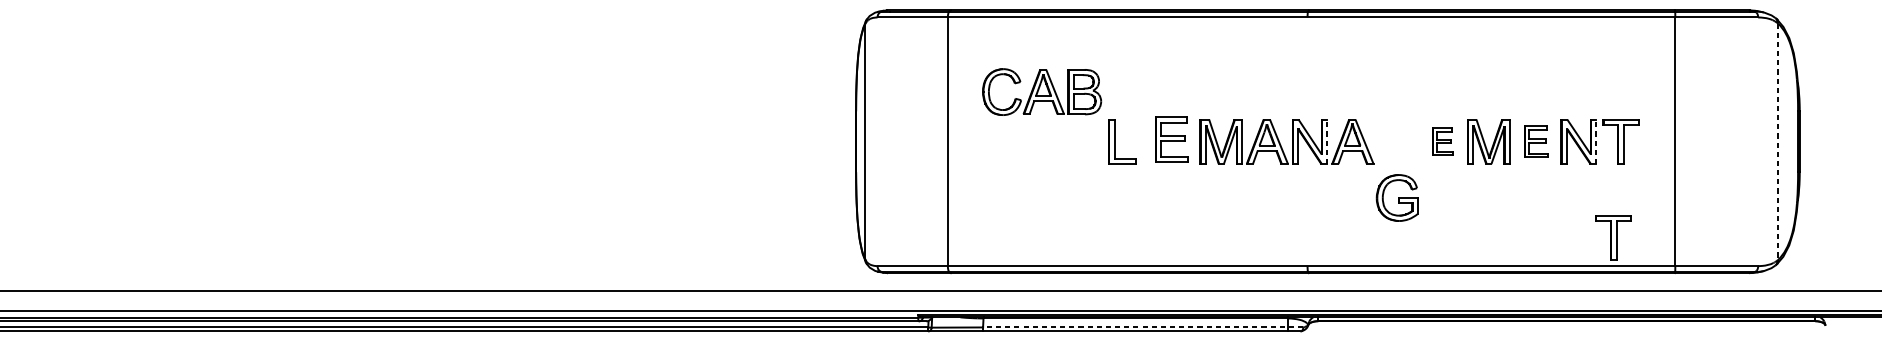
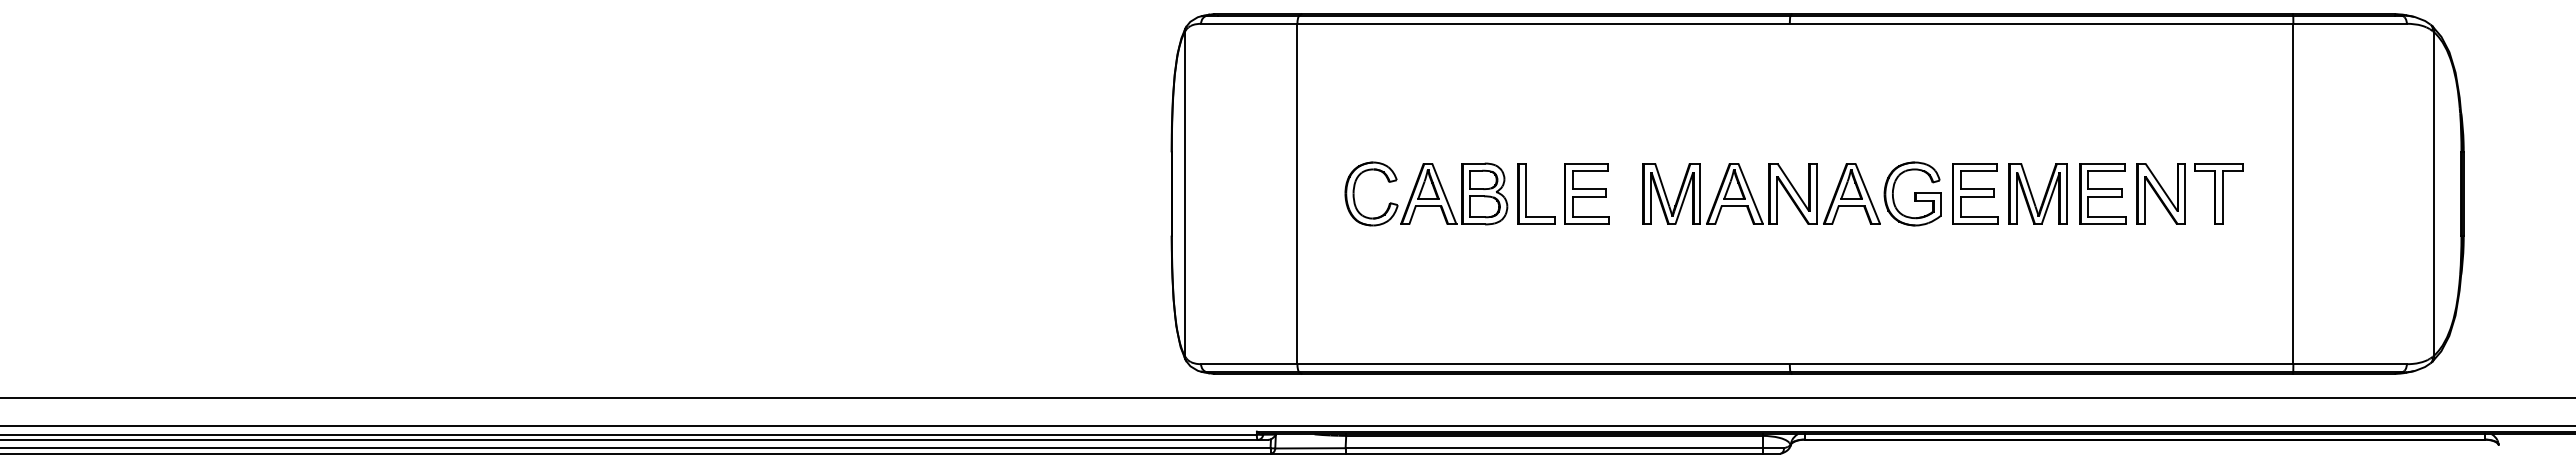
part: (1042, 91) -> (1426, 193), moved
part: (1171, 139) -> (1586, 193), moved
line: (1327, 141) -> (1816, 193), dashed -> solid
part: (1443, 141) -> (1975, 193), size x1.67
part: (1535, 141) -> (2102, 193), size x1.43
line: (1596, 141) -> (2185, 193), dashed -> solid
line: (1778, 141) -> (2434, 193), dashed -> solid
part: (1397, 197) -> (1912, 193), moved
part: (1613, 237) -> (2208, 325), removed
line: (1142, 327) -> (1564, 448), dashed -> solid

